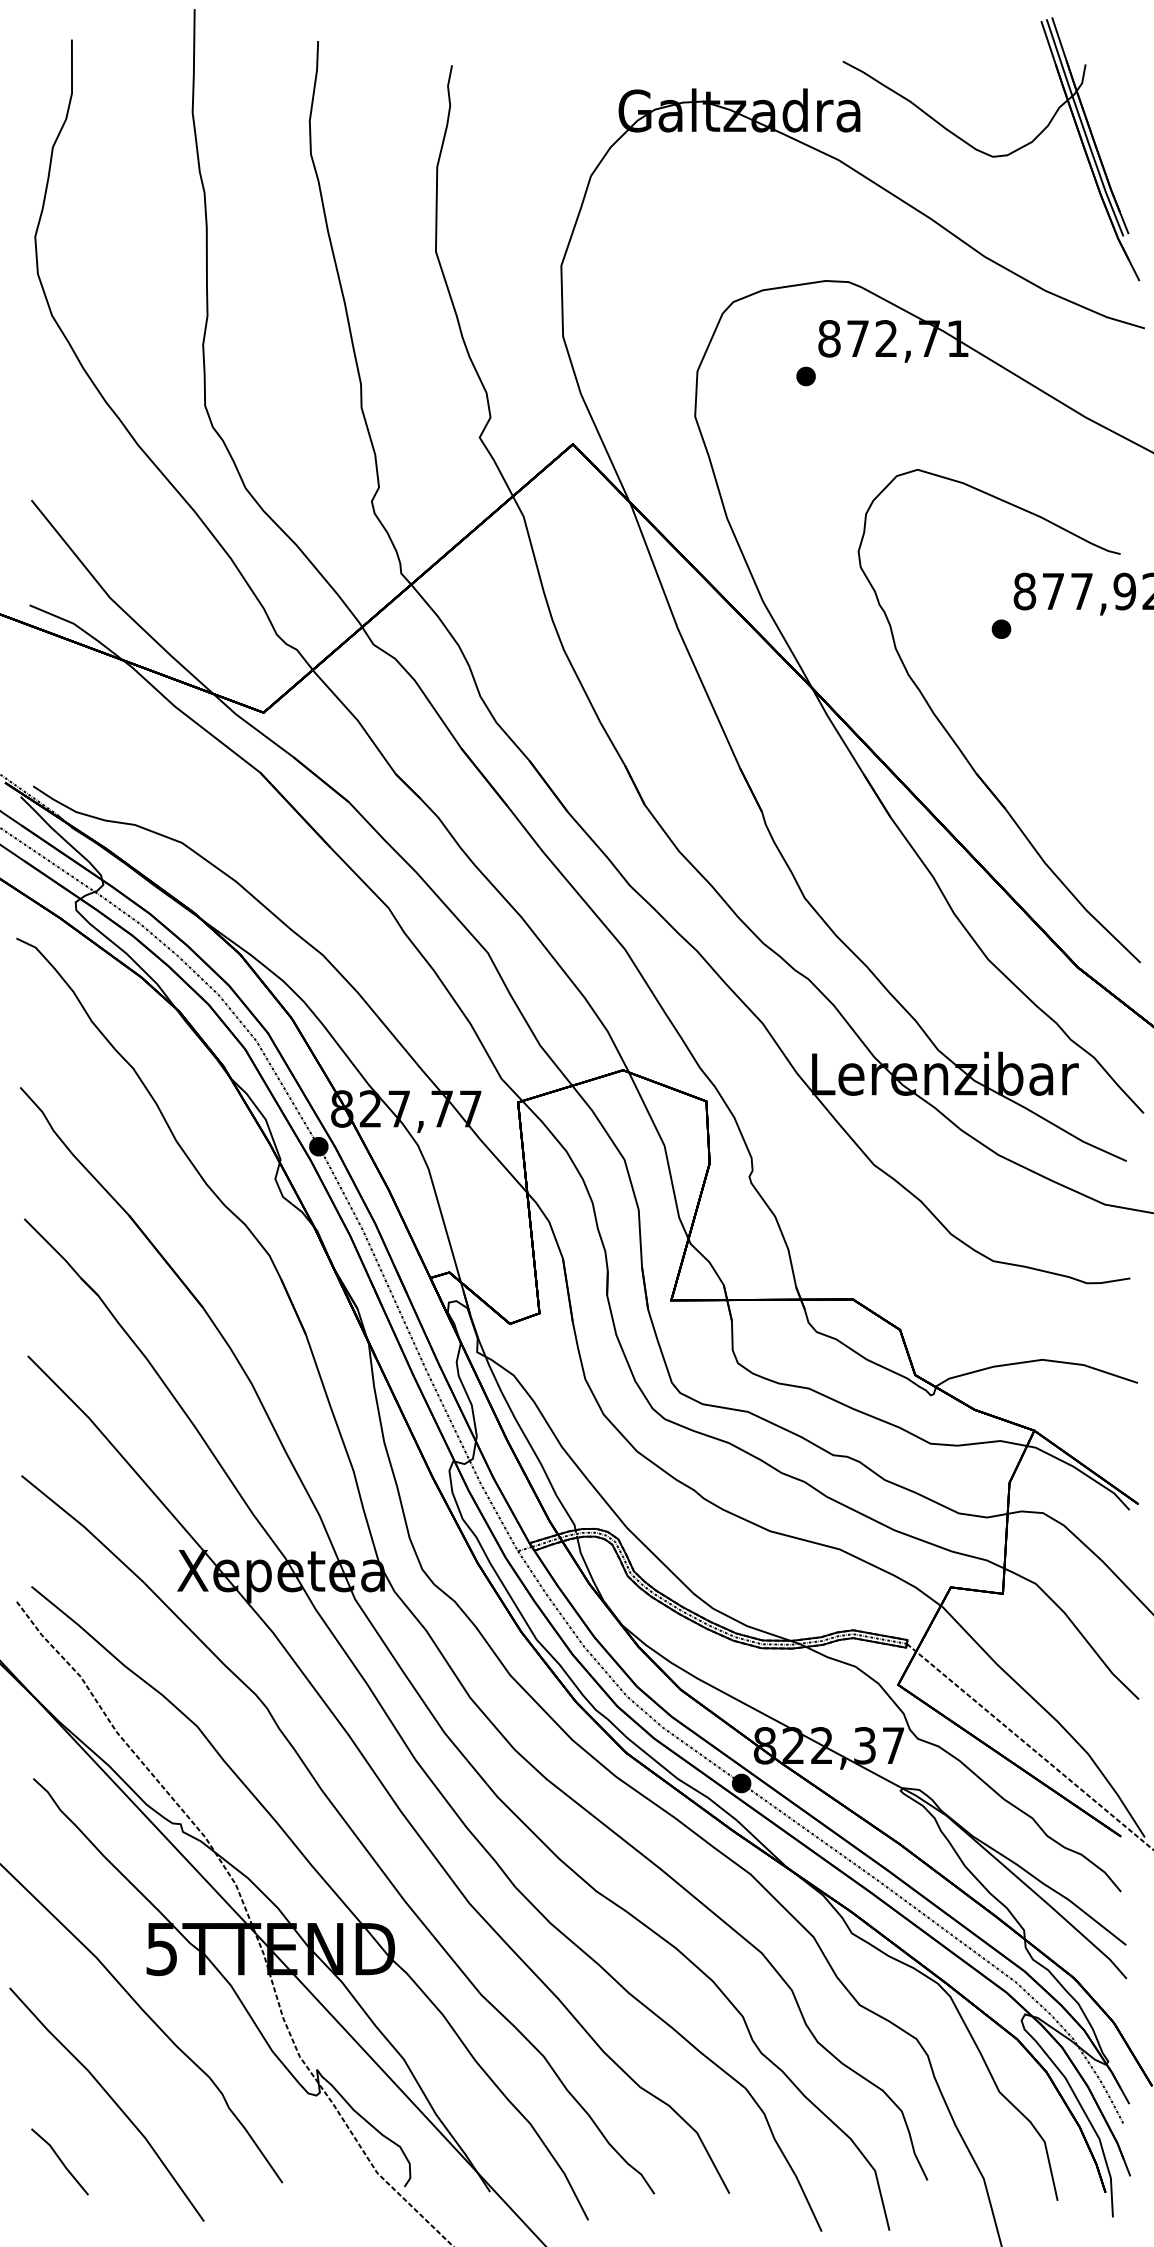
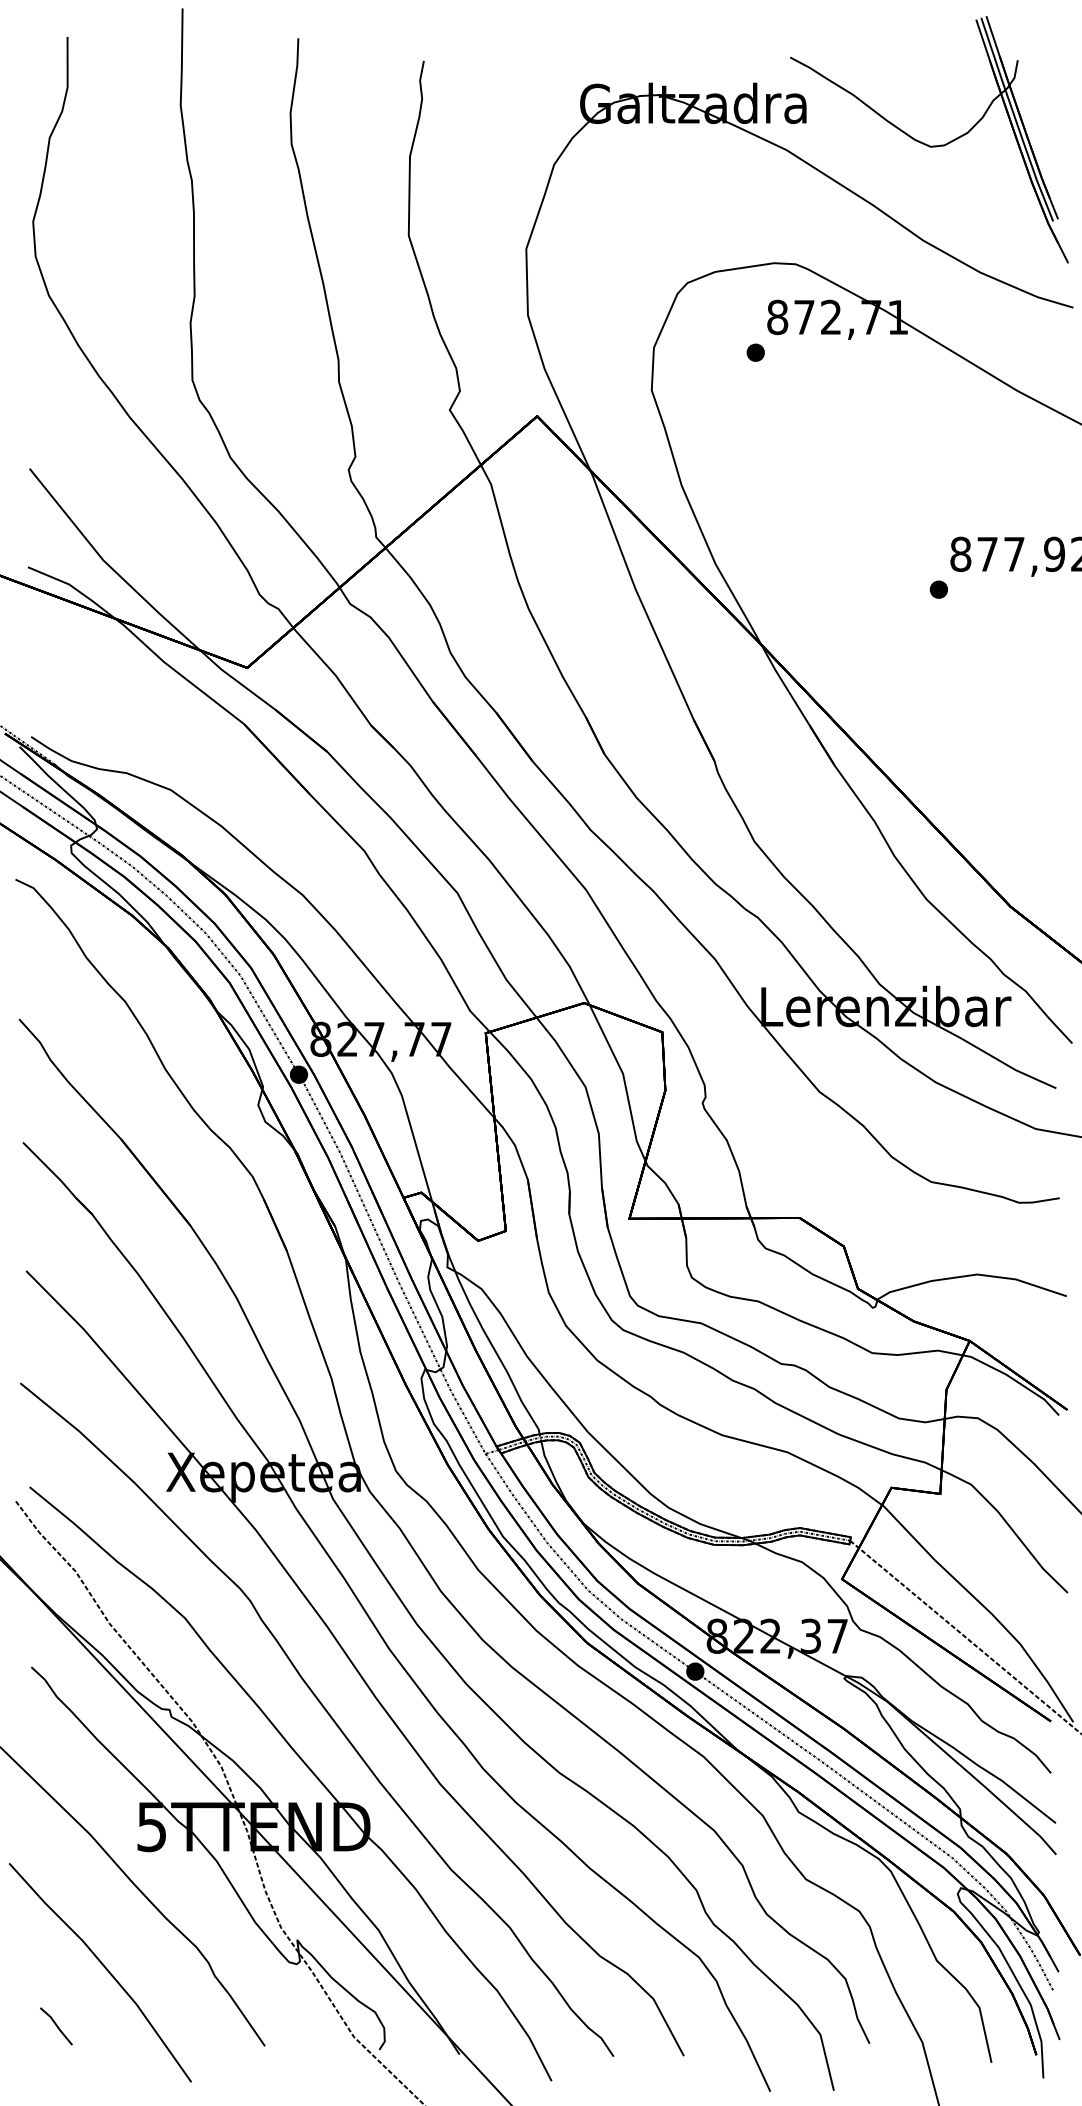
part: (958, 745) -> (898, 698), removed
part: (59, 2161) -> (55, 2026), size x0.6

